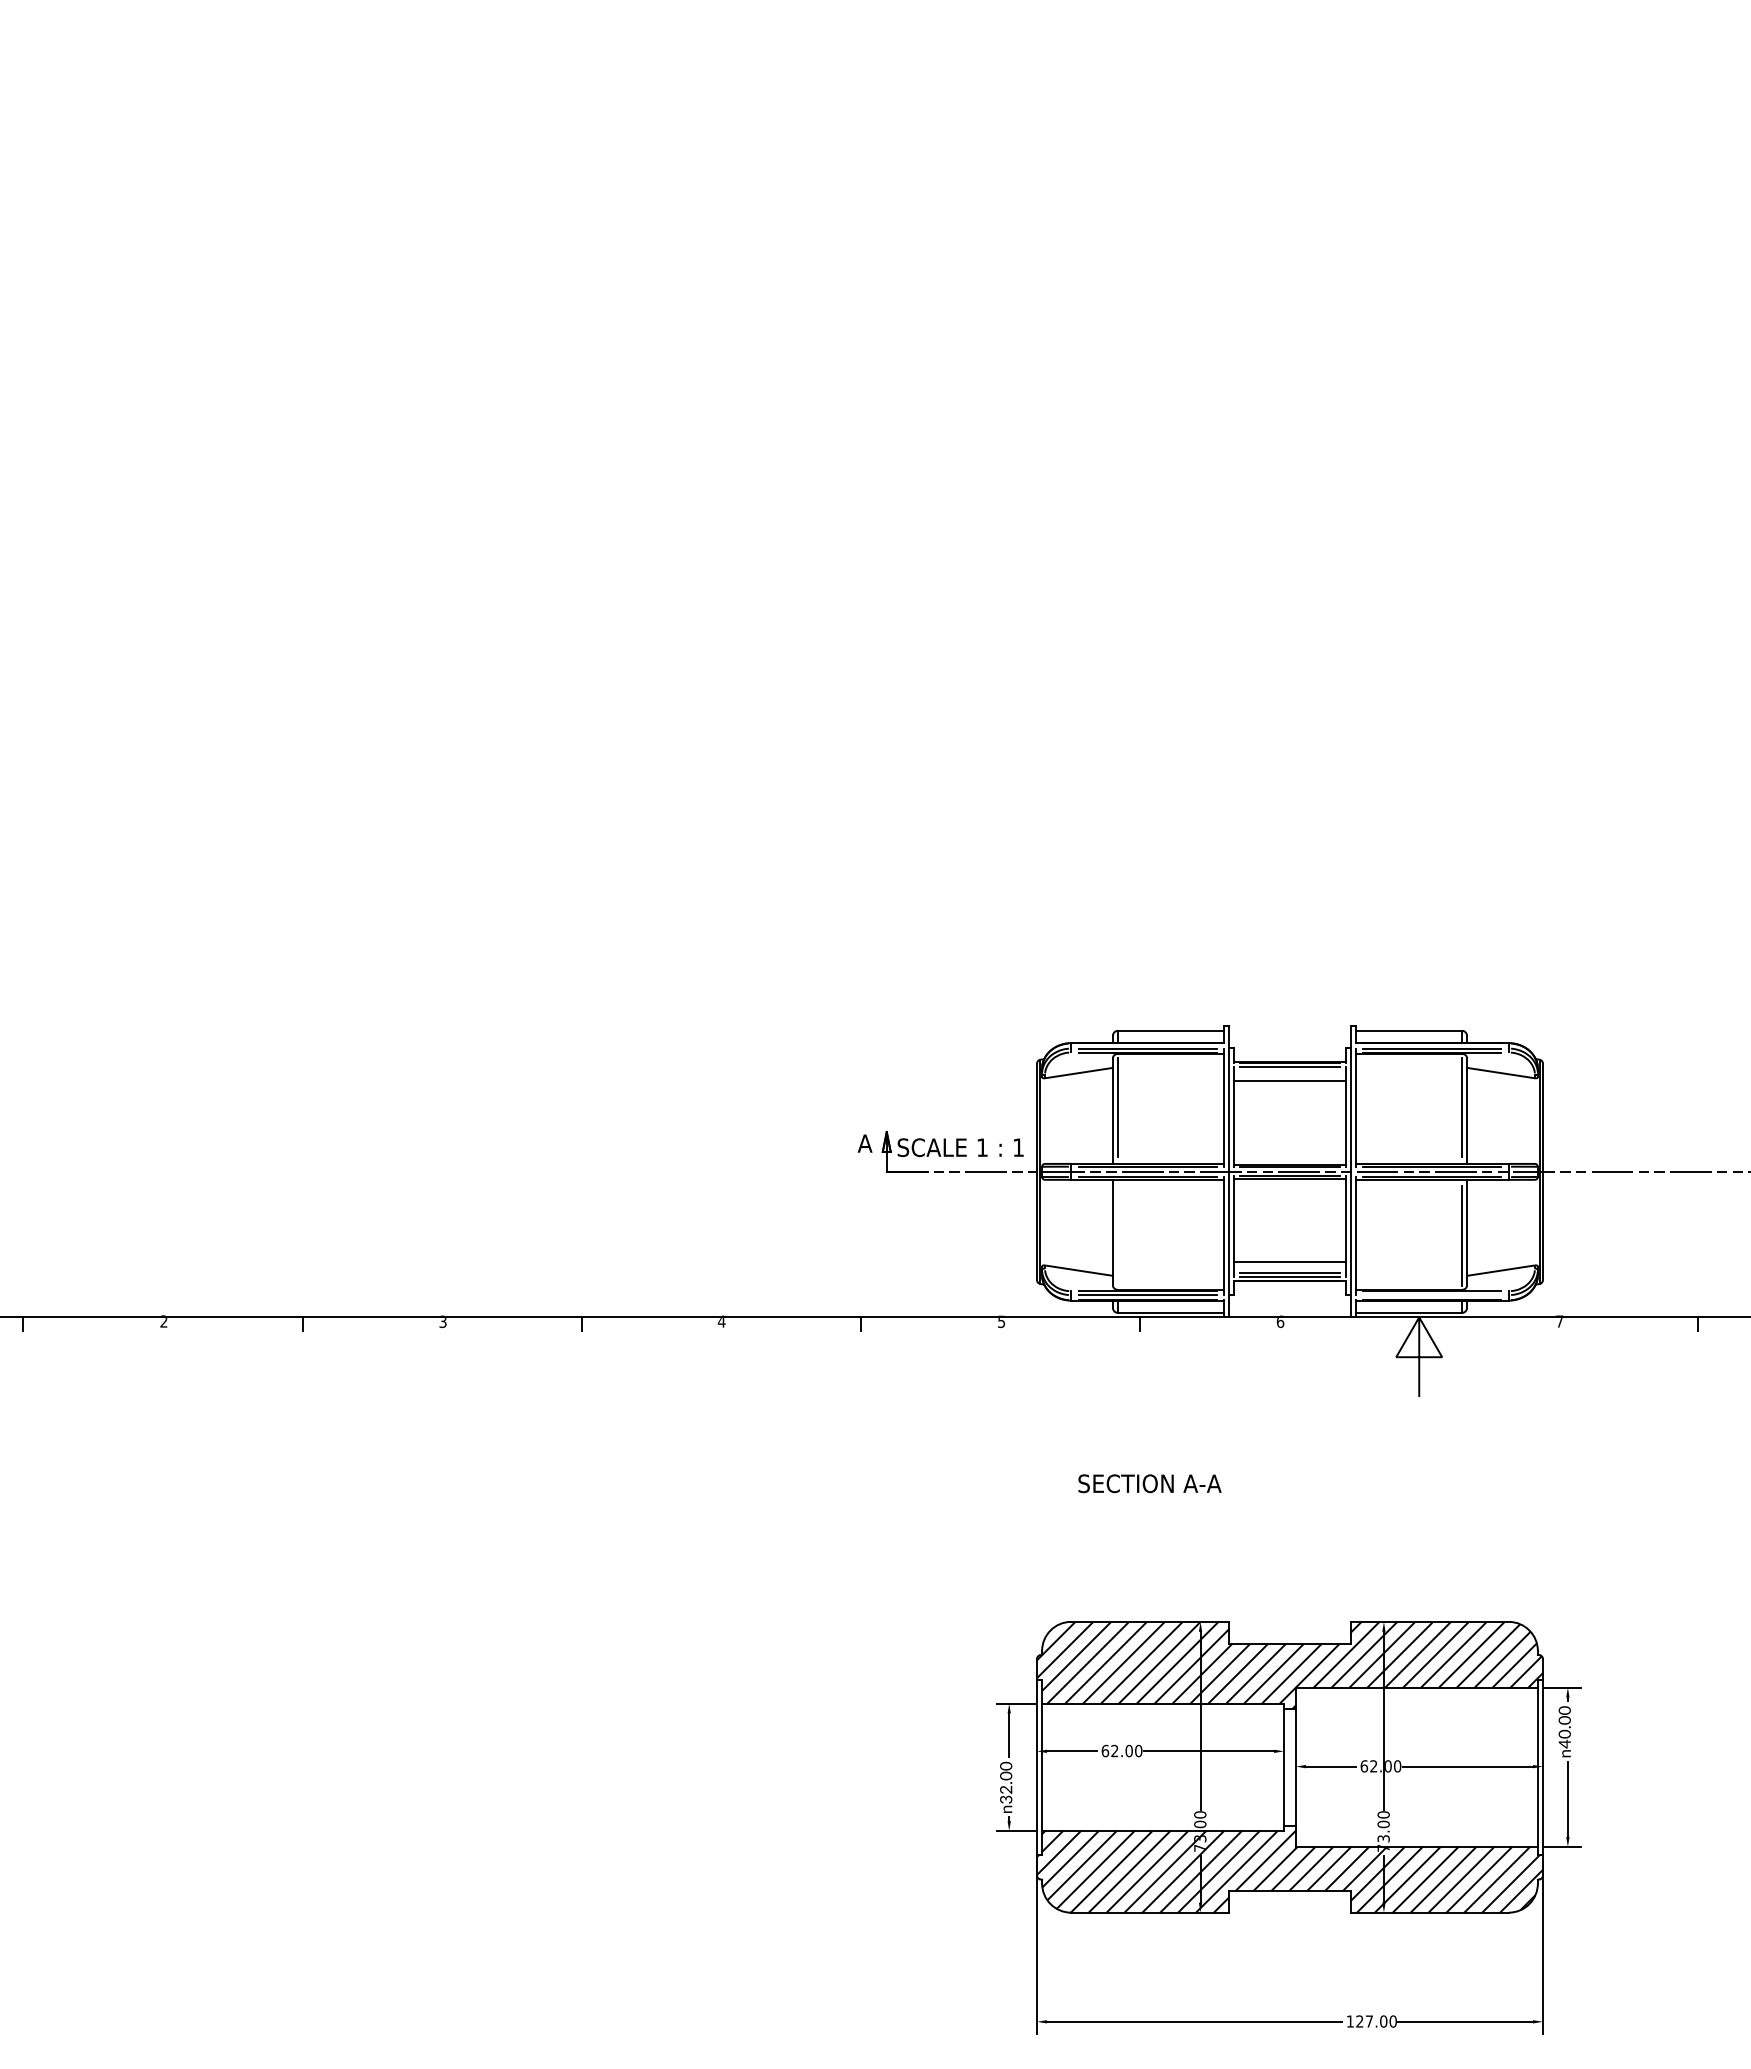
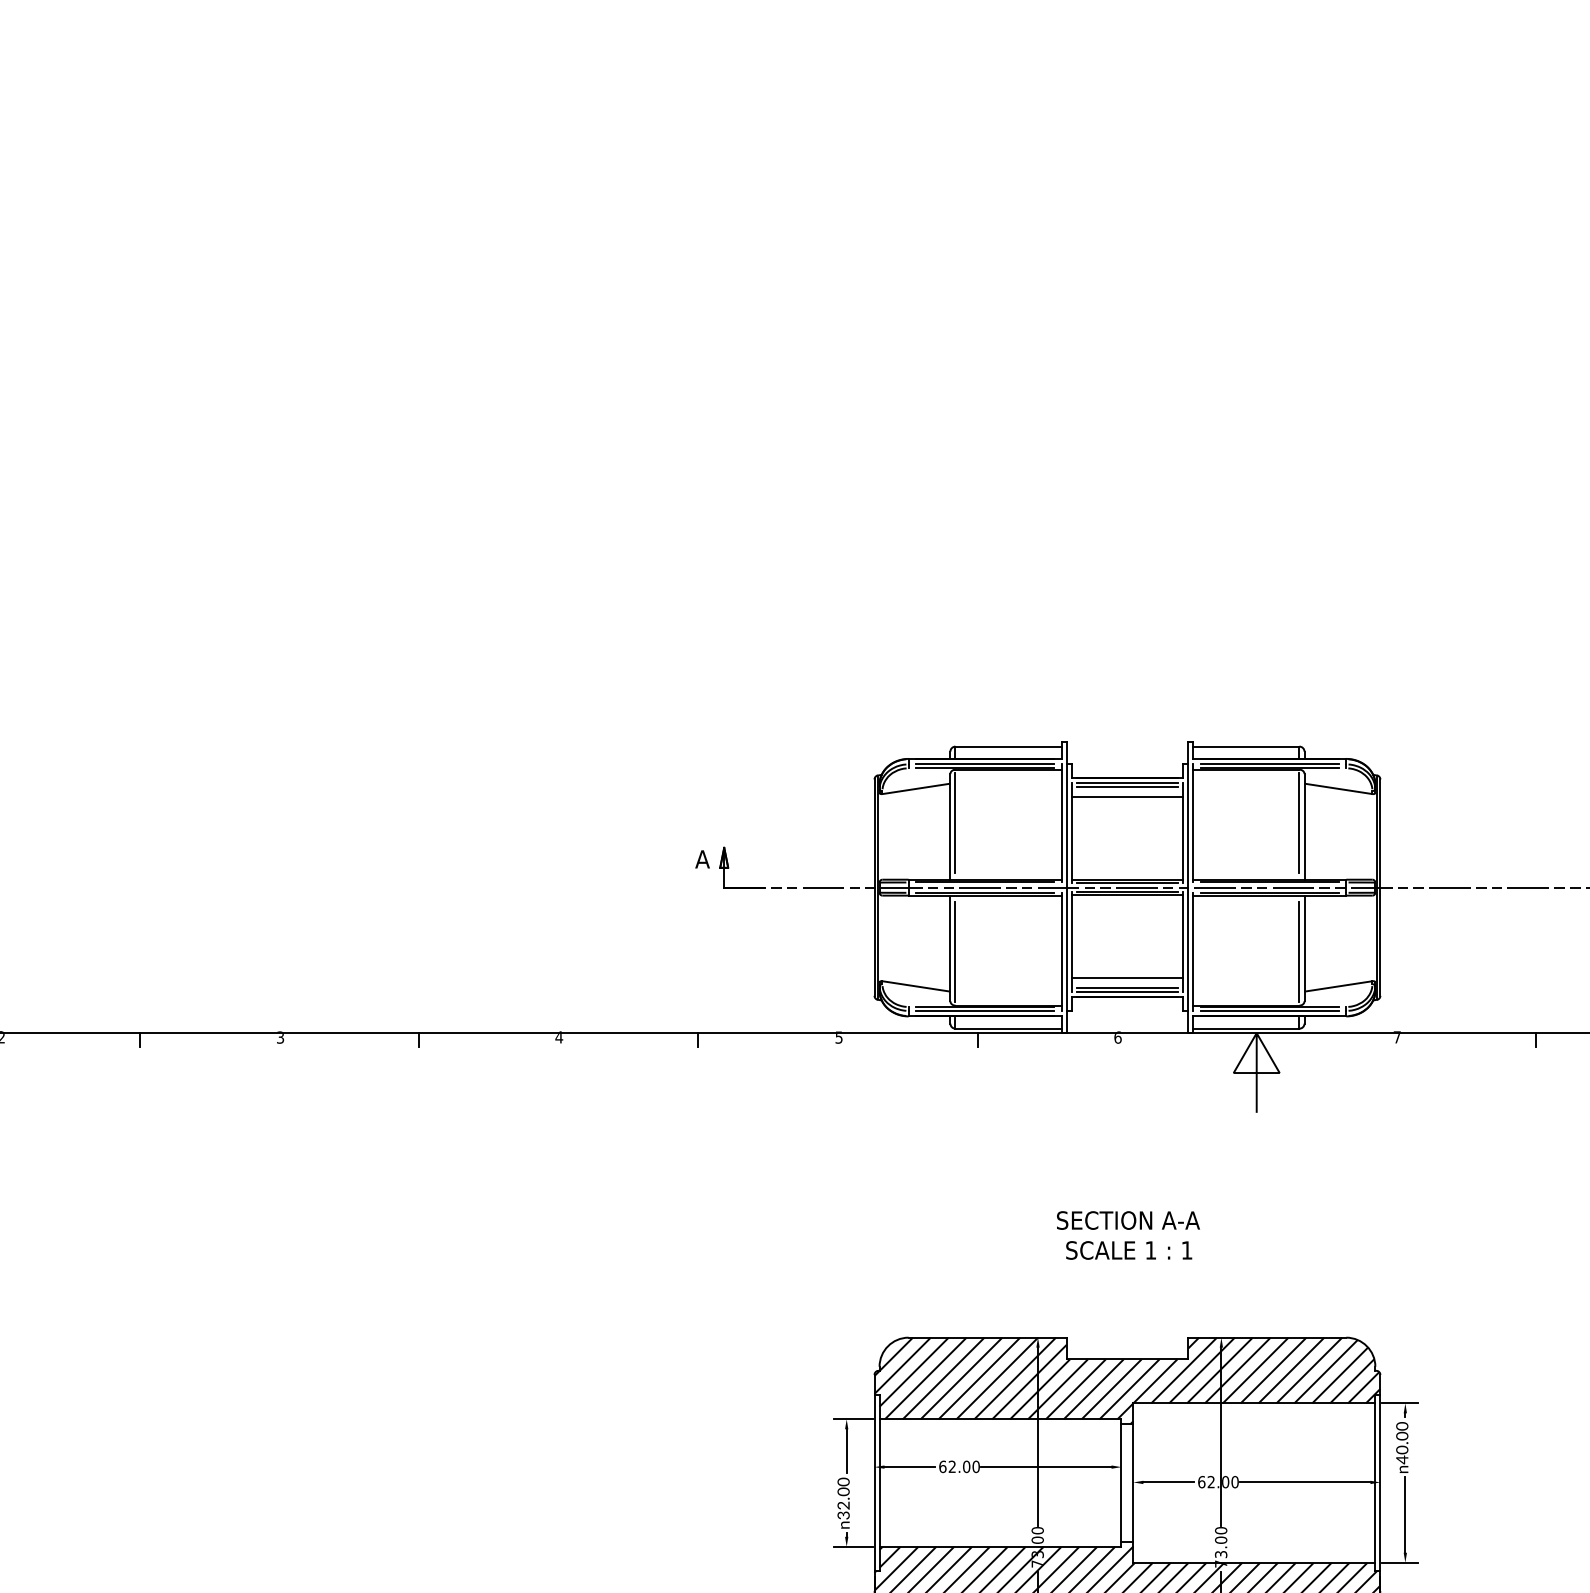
line: (1289, 1071) -> (1126, 787), added
text: (960, 1147) -> (1128, 1250), moved
line: (1117, 1236) -> (954, 952), added
line: (1432, 1295) -> (1269, 1011), added
text: (1149, 1483) -> (1127, 1220), moved

